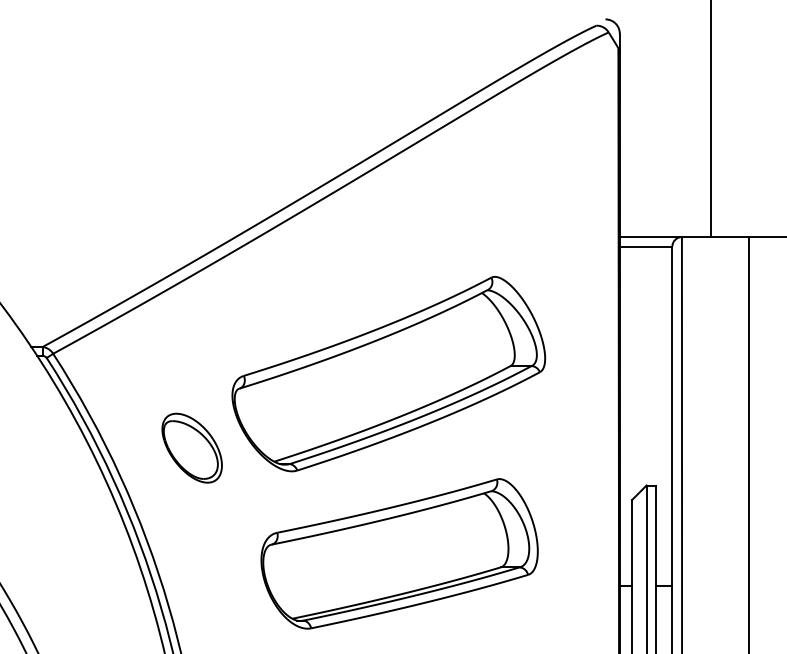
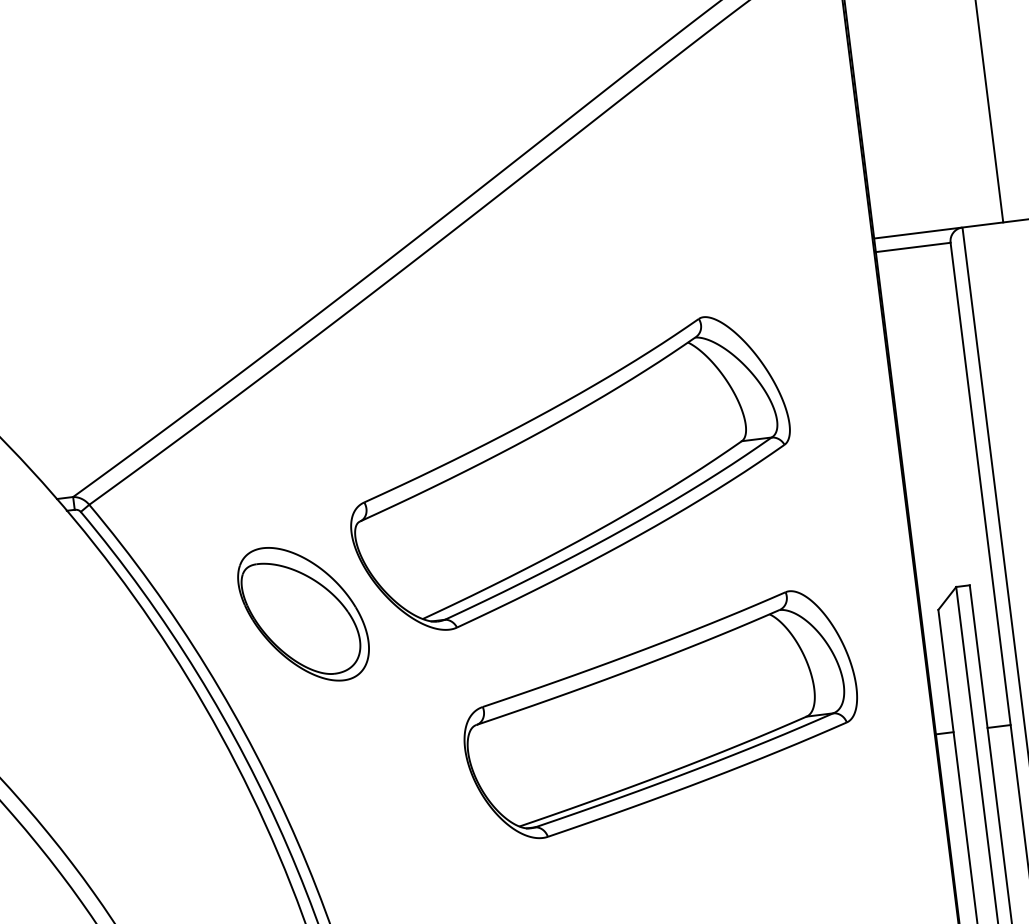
part: (191, 448) -> (302, 614), size x1.43
part: (399, 553) -> (660, 714), moved

